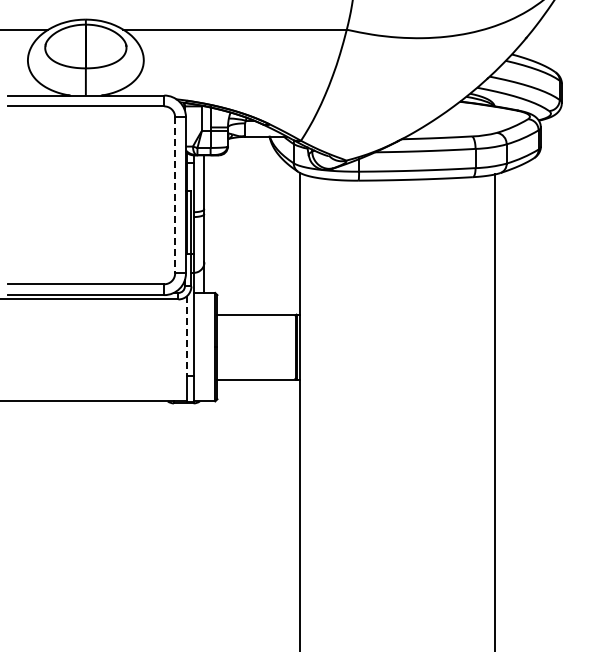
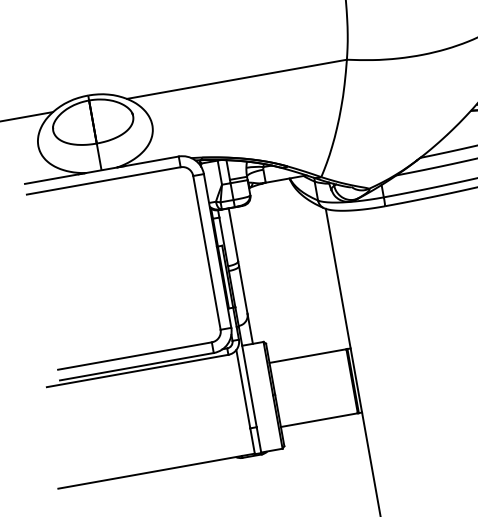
line: (175, 195) -> (207, 252), dashed -> solid
line: (187, 335) -> (243, 388), dashed -> solid

